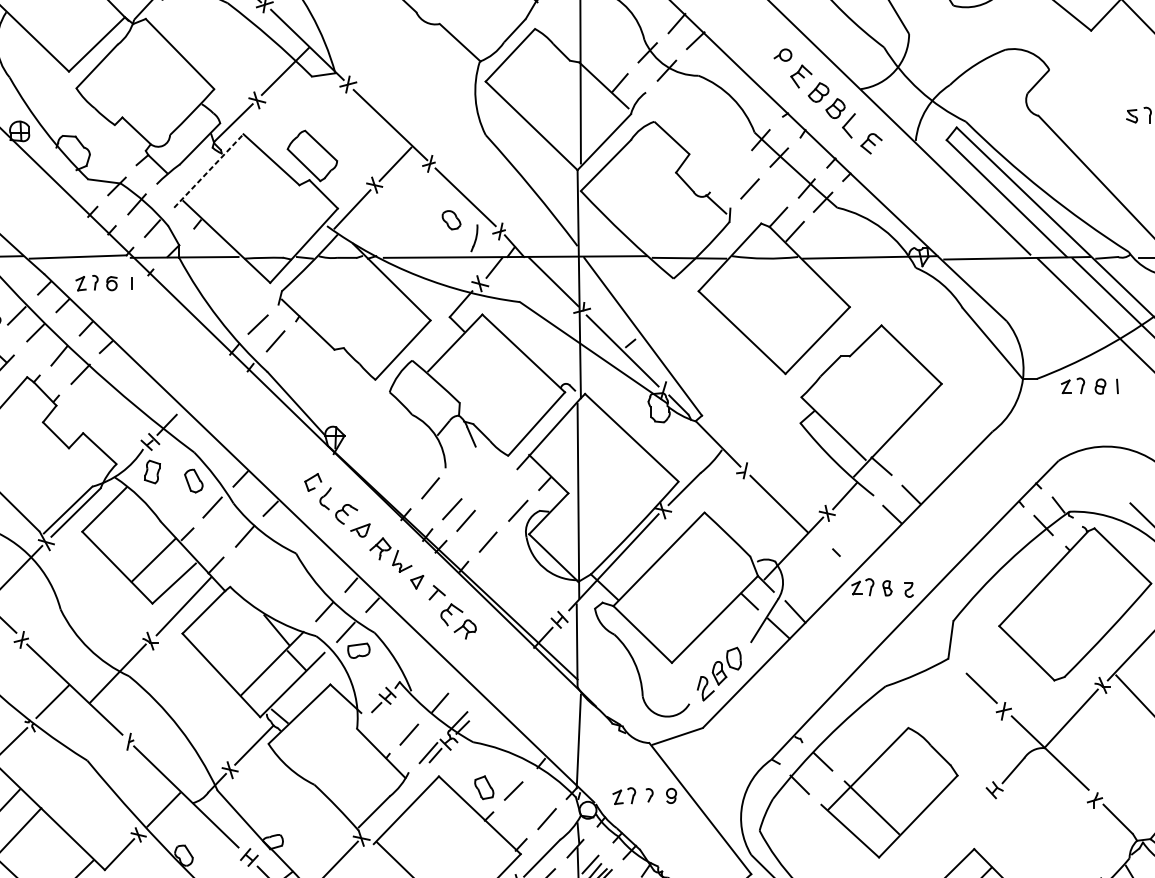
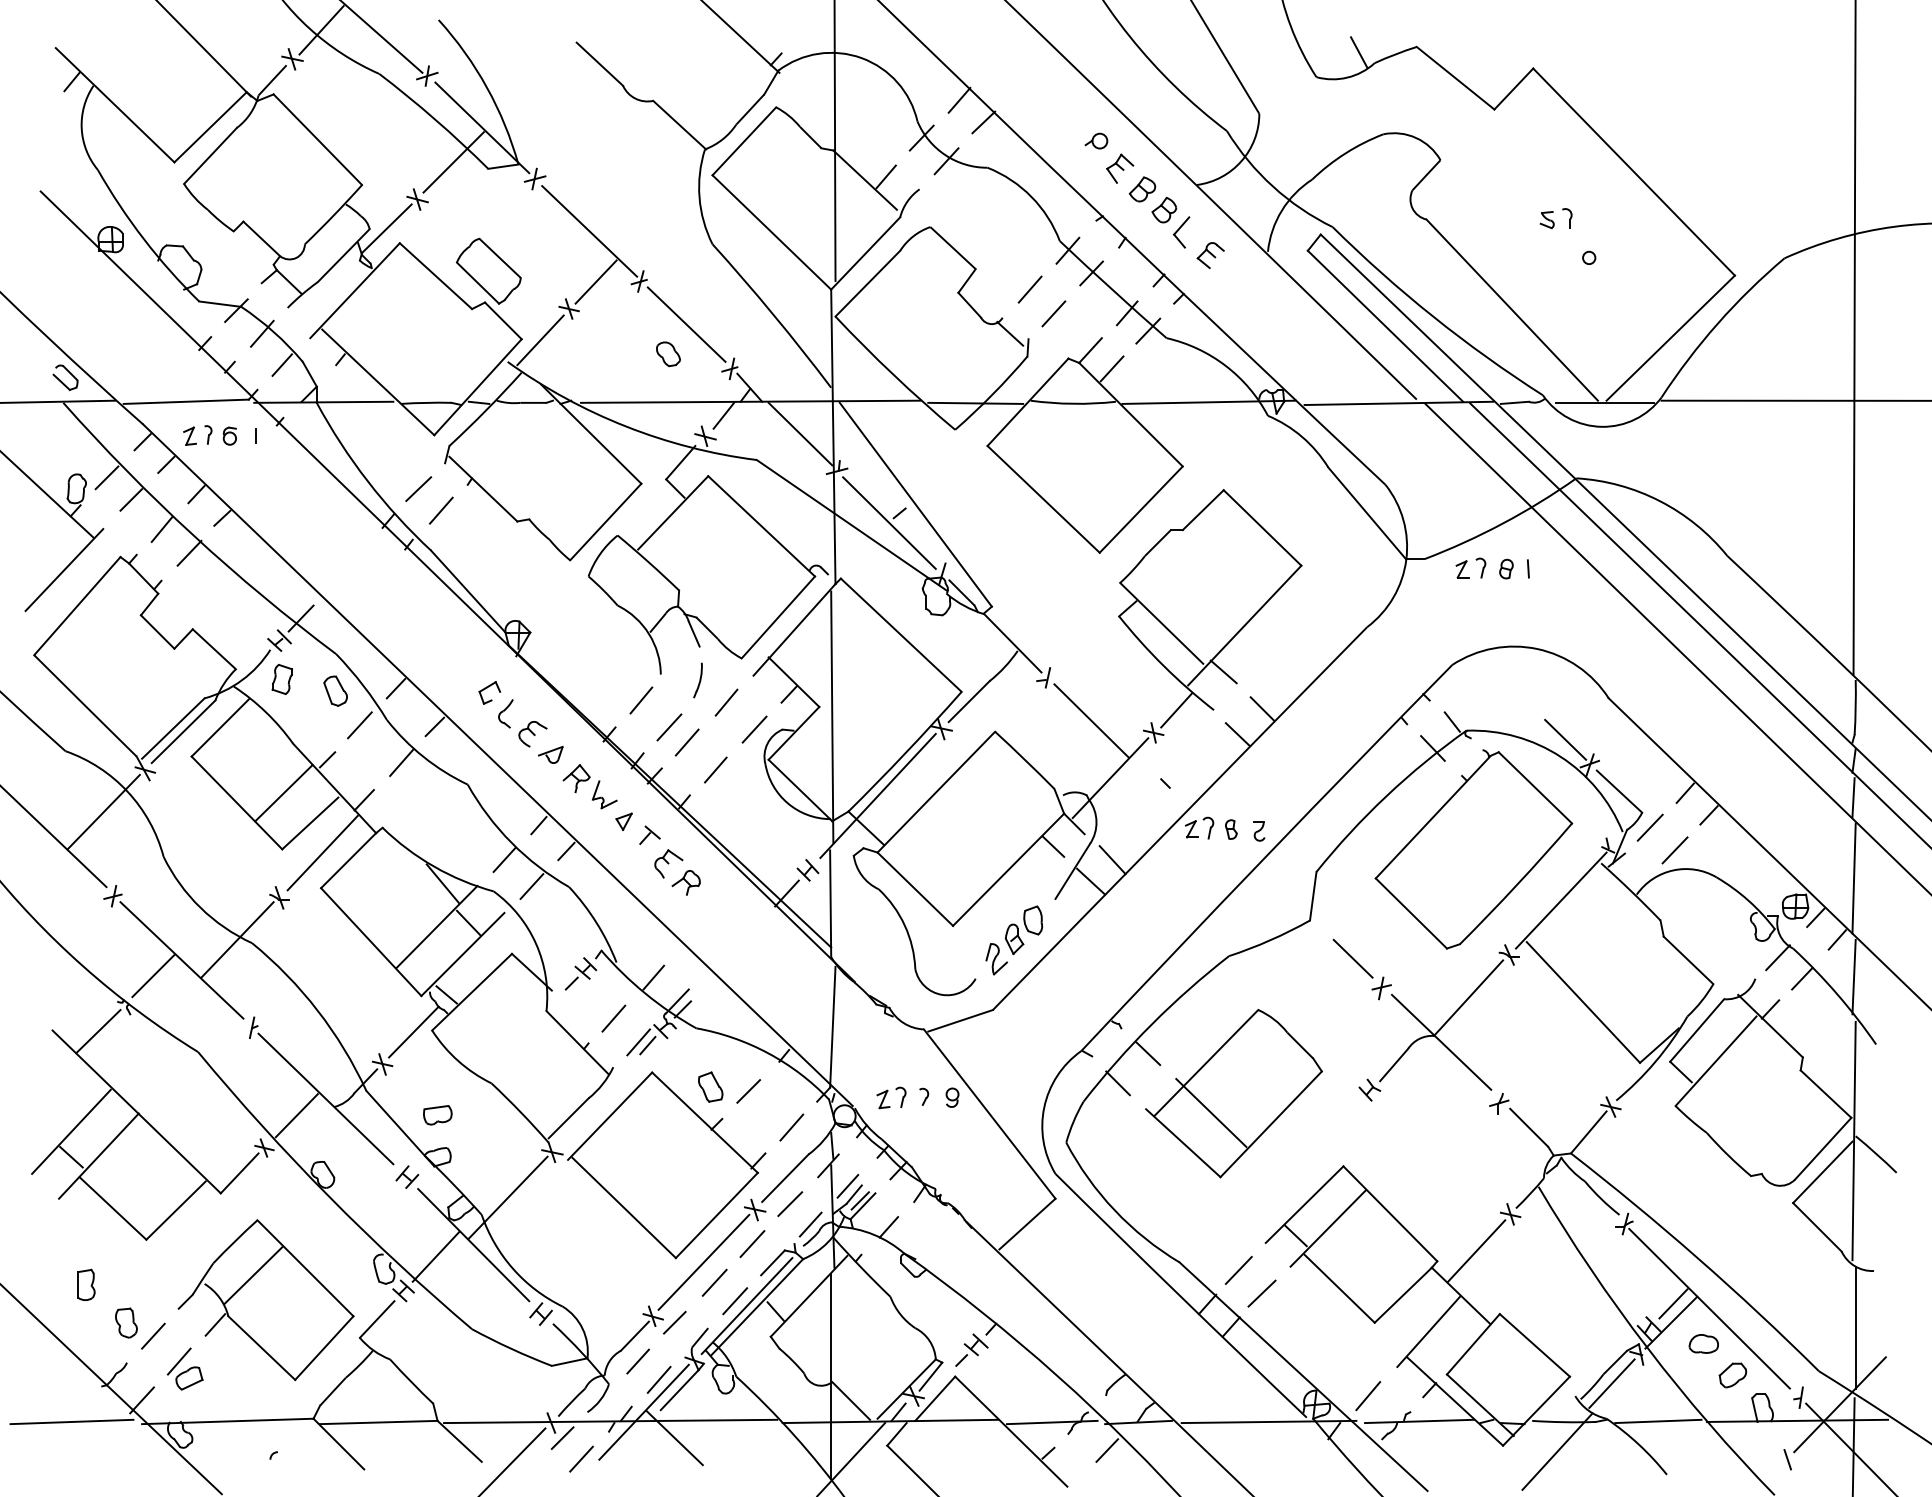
line: (209, 170) -> (355, 290), dashed -> solid
line: (731, 170) -> (1029, 289), added
part: (474, 238) -> (697, 680), moved
line: (496, 489) -> (726, 702), added
part: (358, 650) -> (437, 1115), moved

